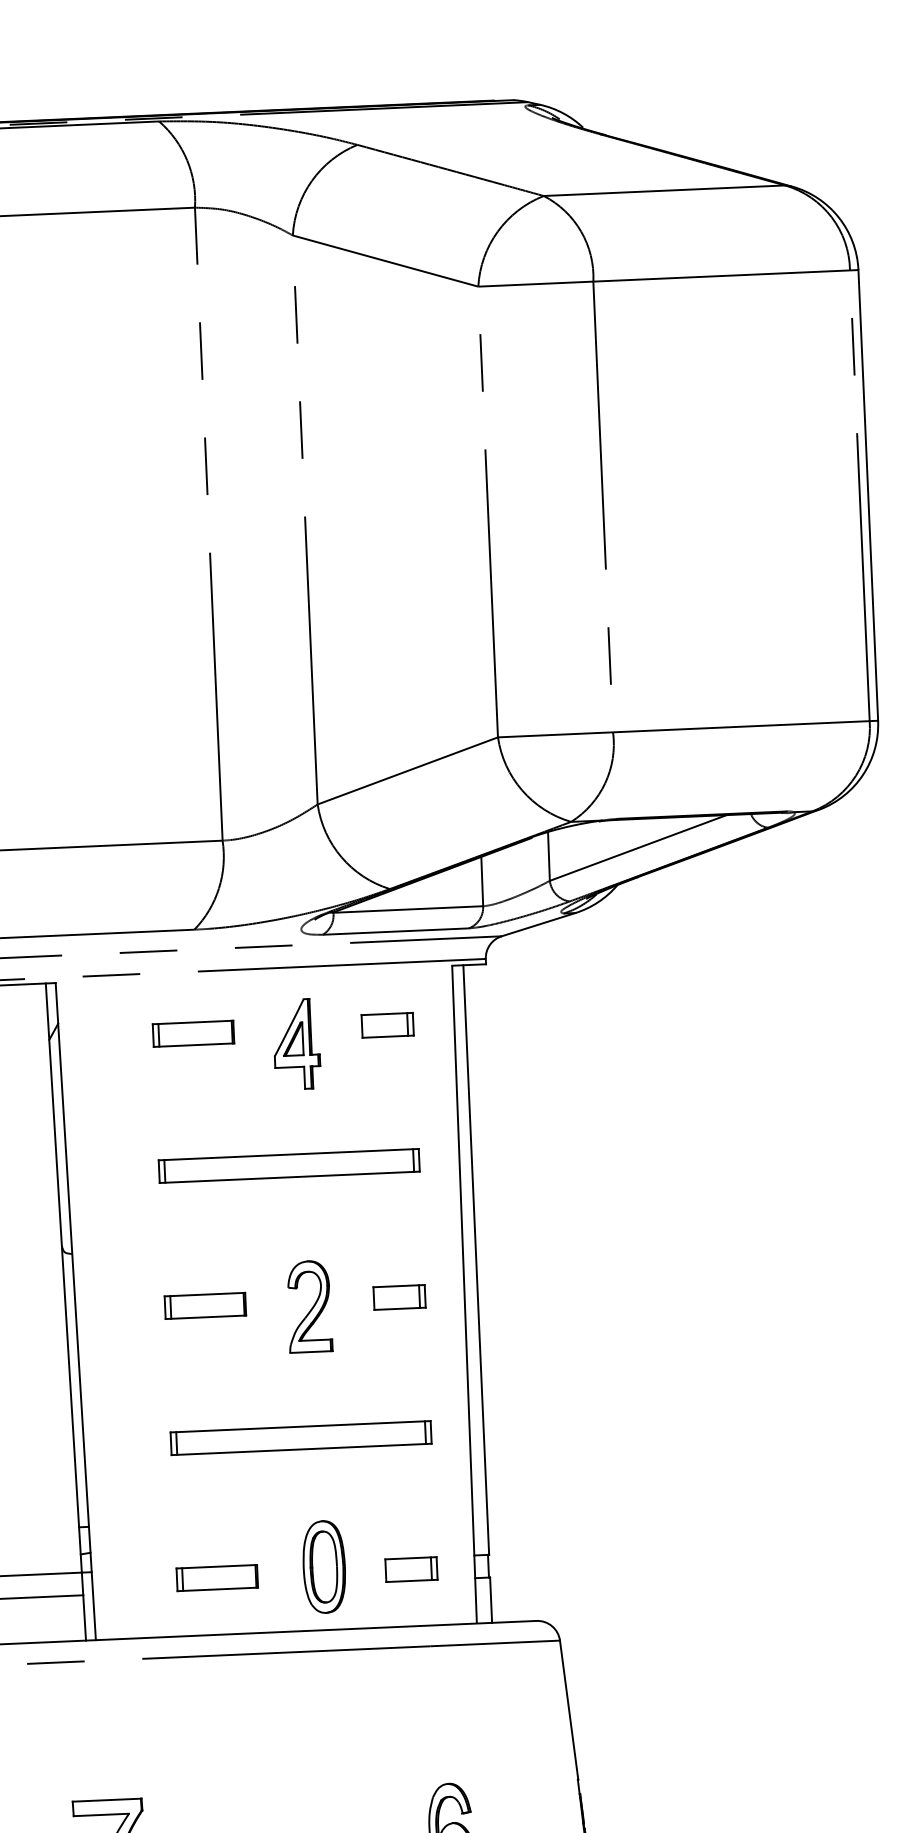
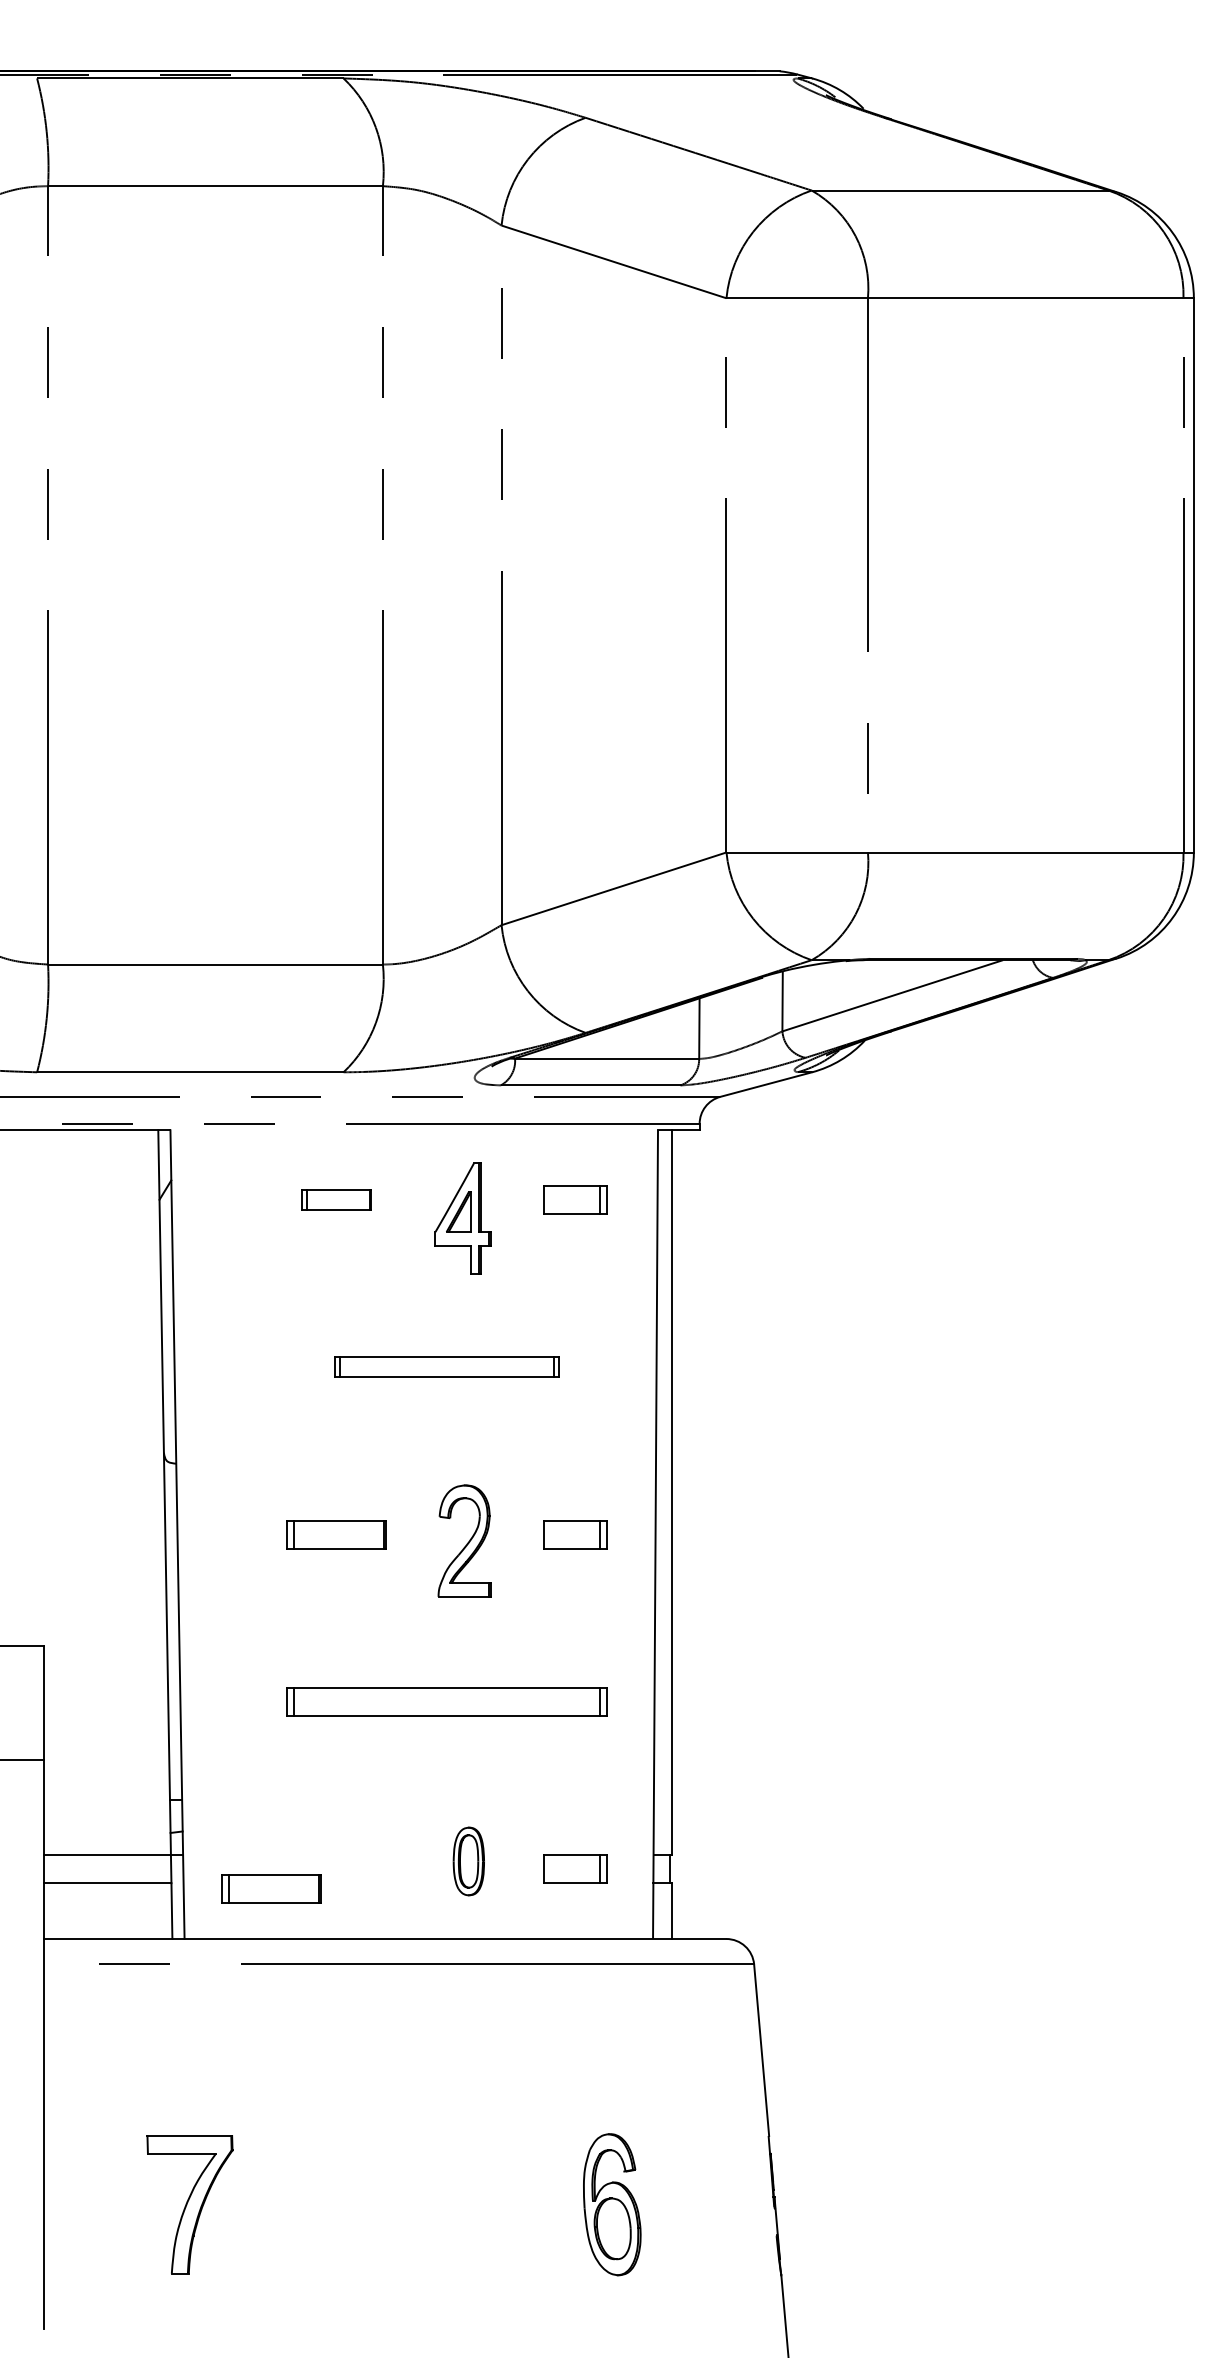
part: (193, 1033) -> (336, 1199), size x0.7
part: (288, 1165) -> (446, 1366), size x0.7
part: (324, 1567) -> (468, 1861), size x0.6
part: (216, 1577) -> (271, 1888), moved

